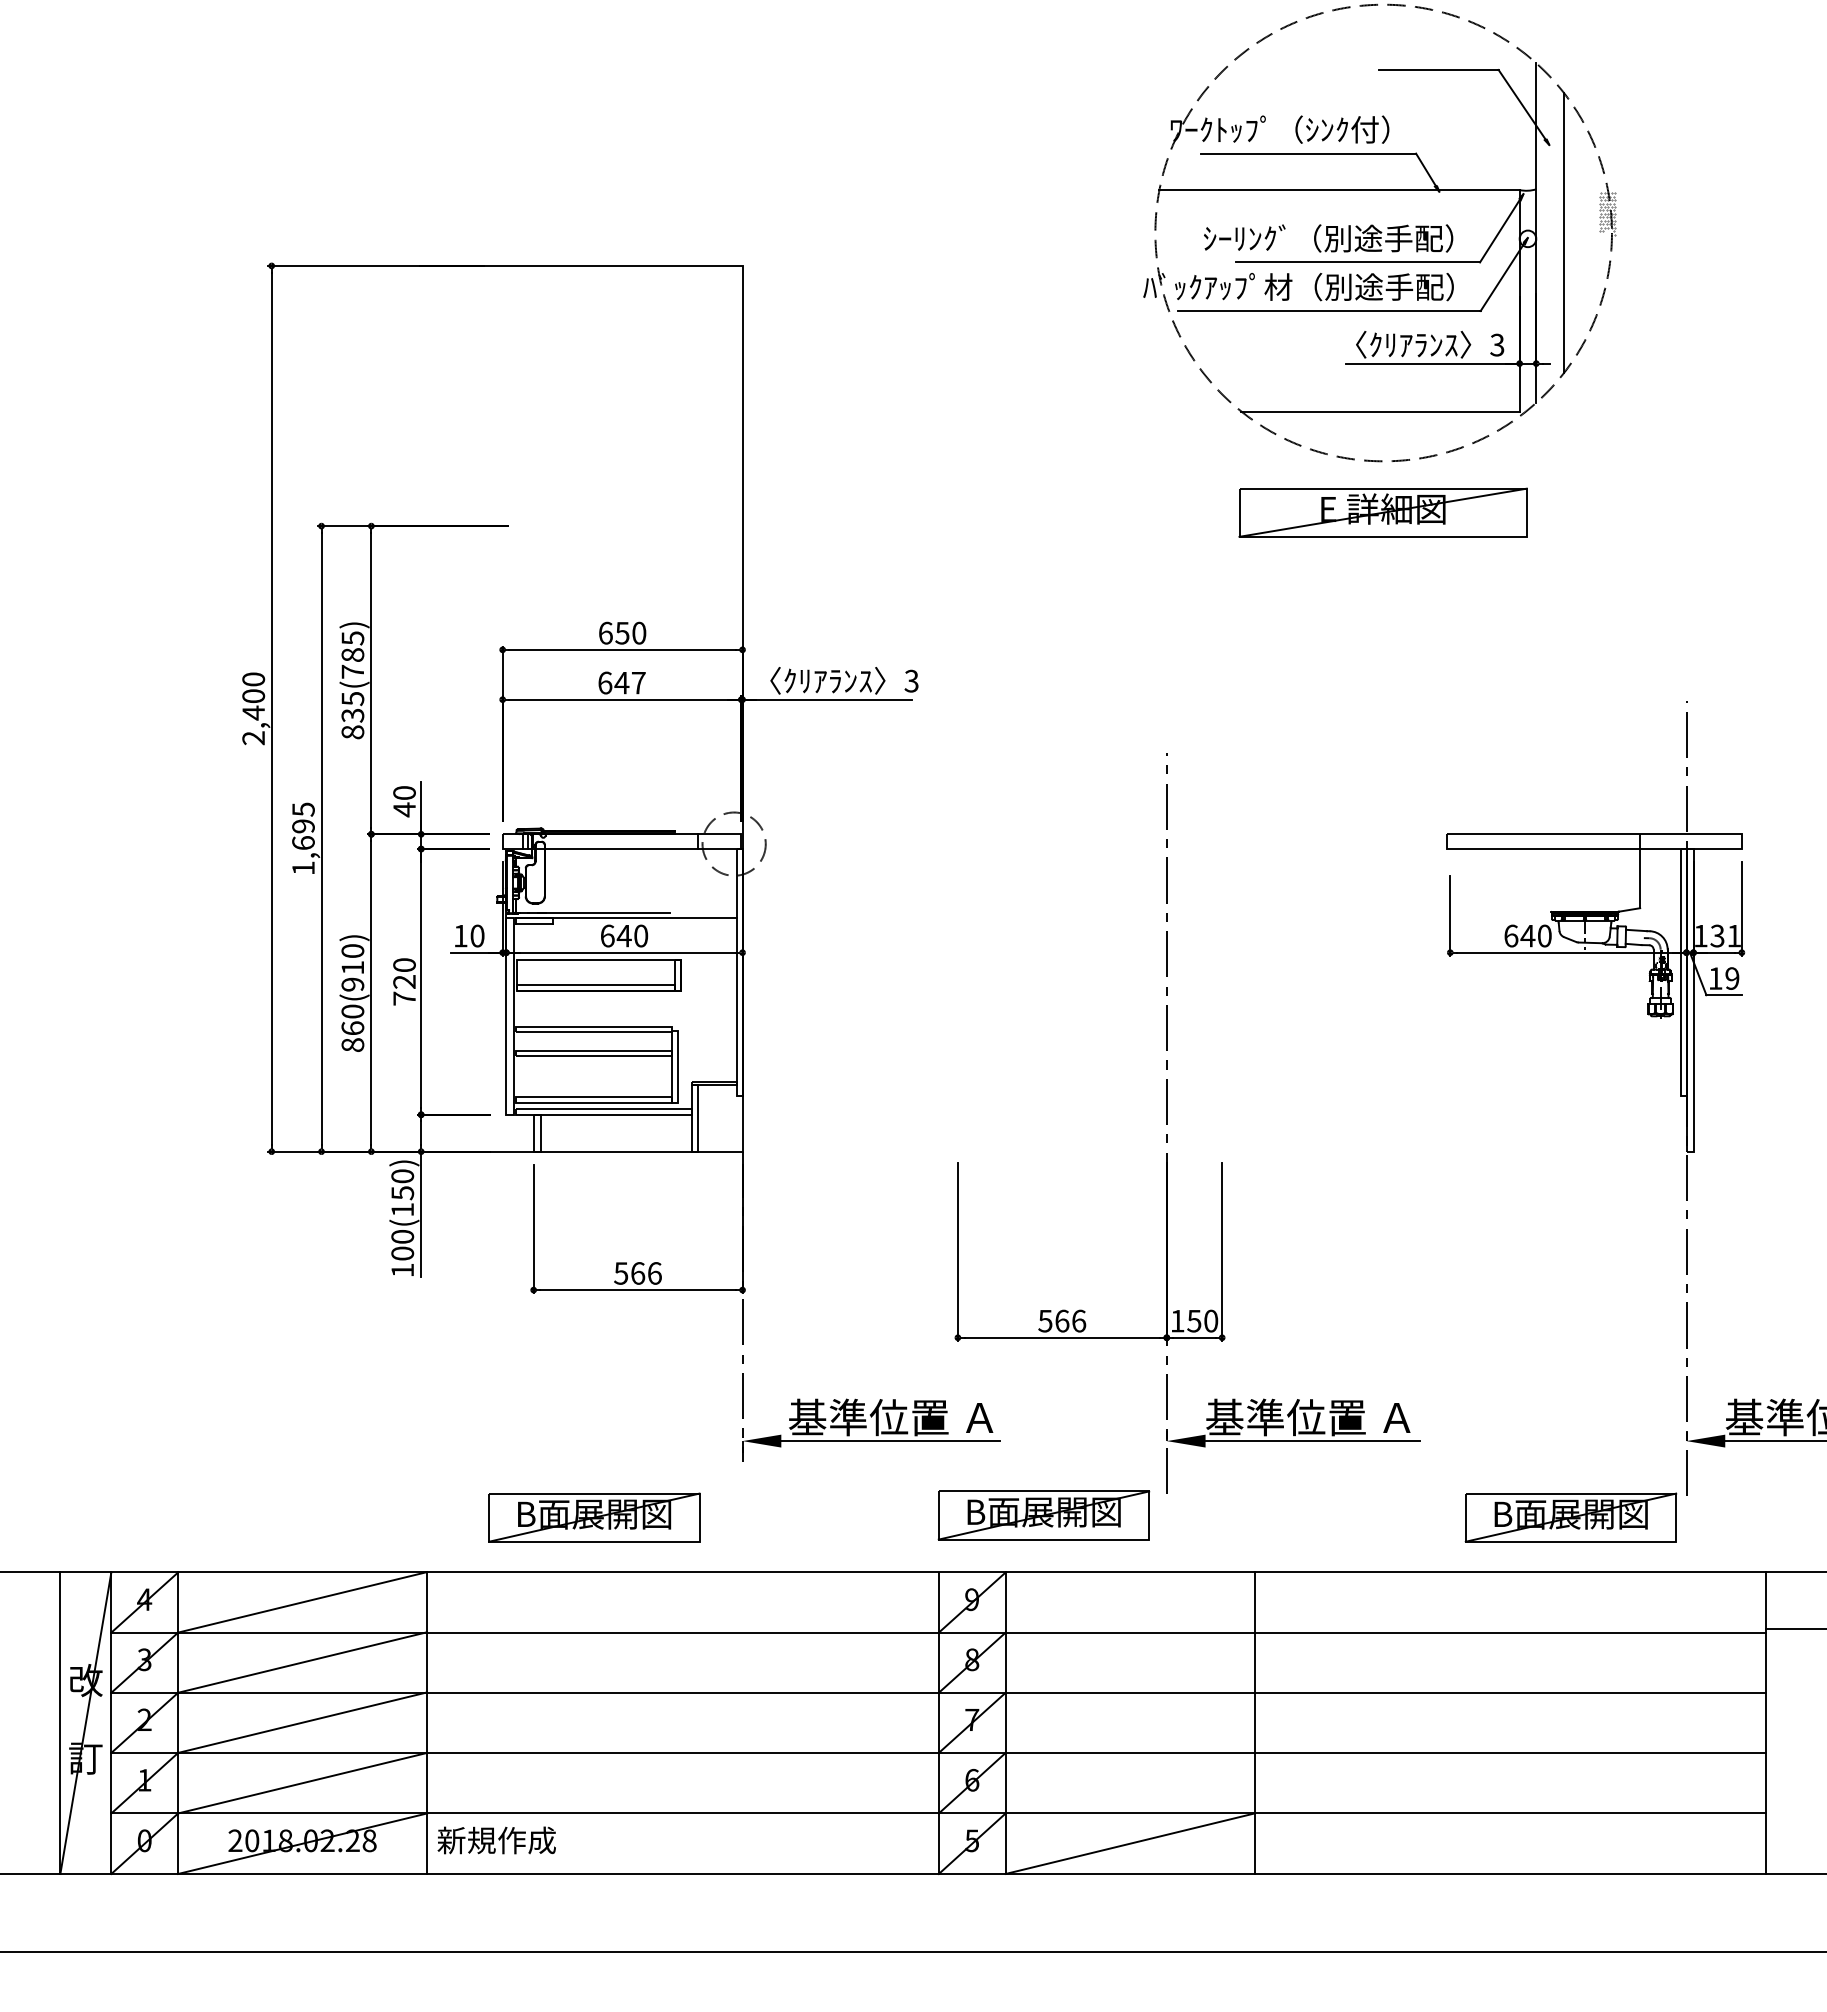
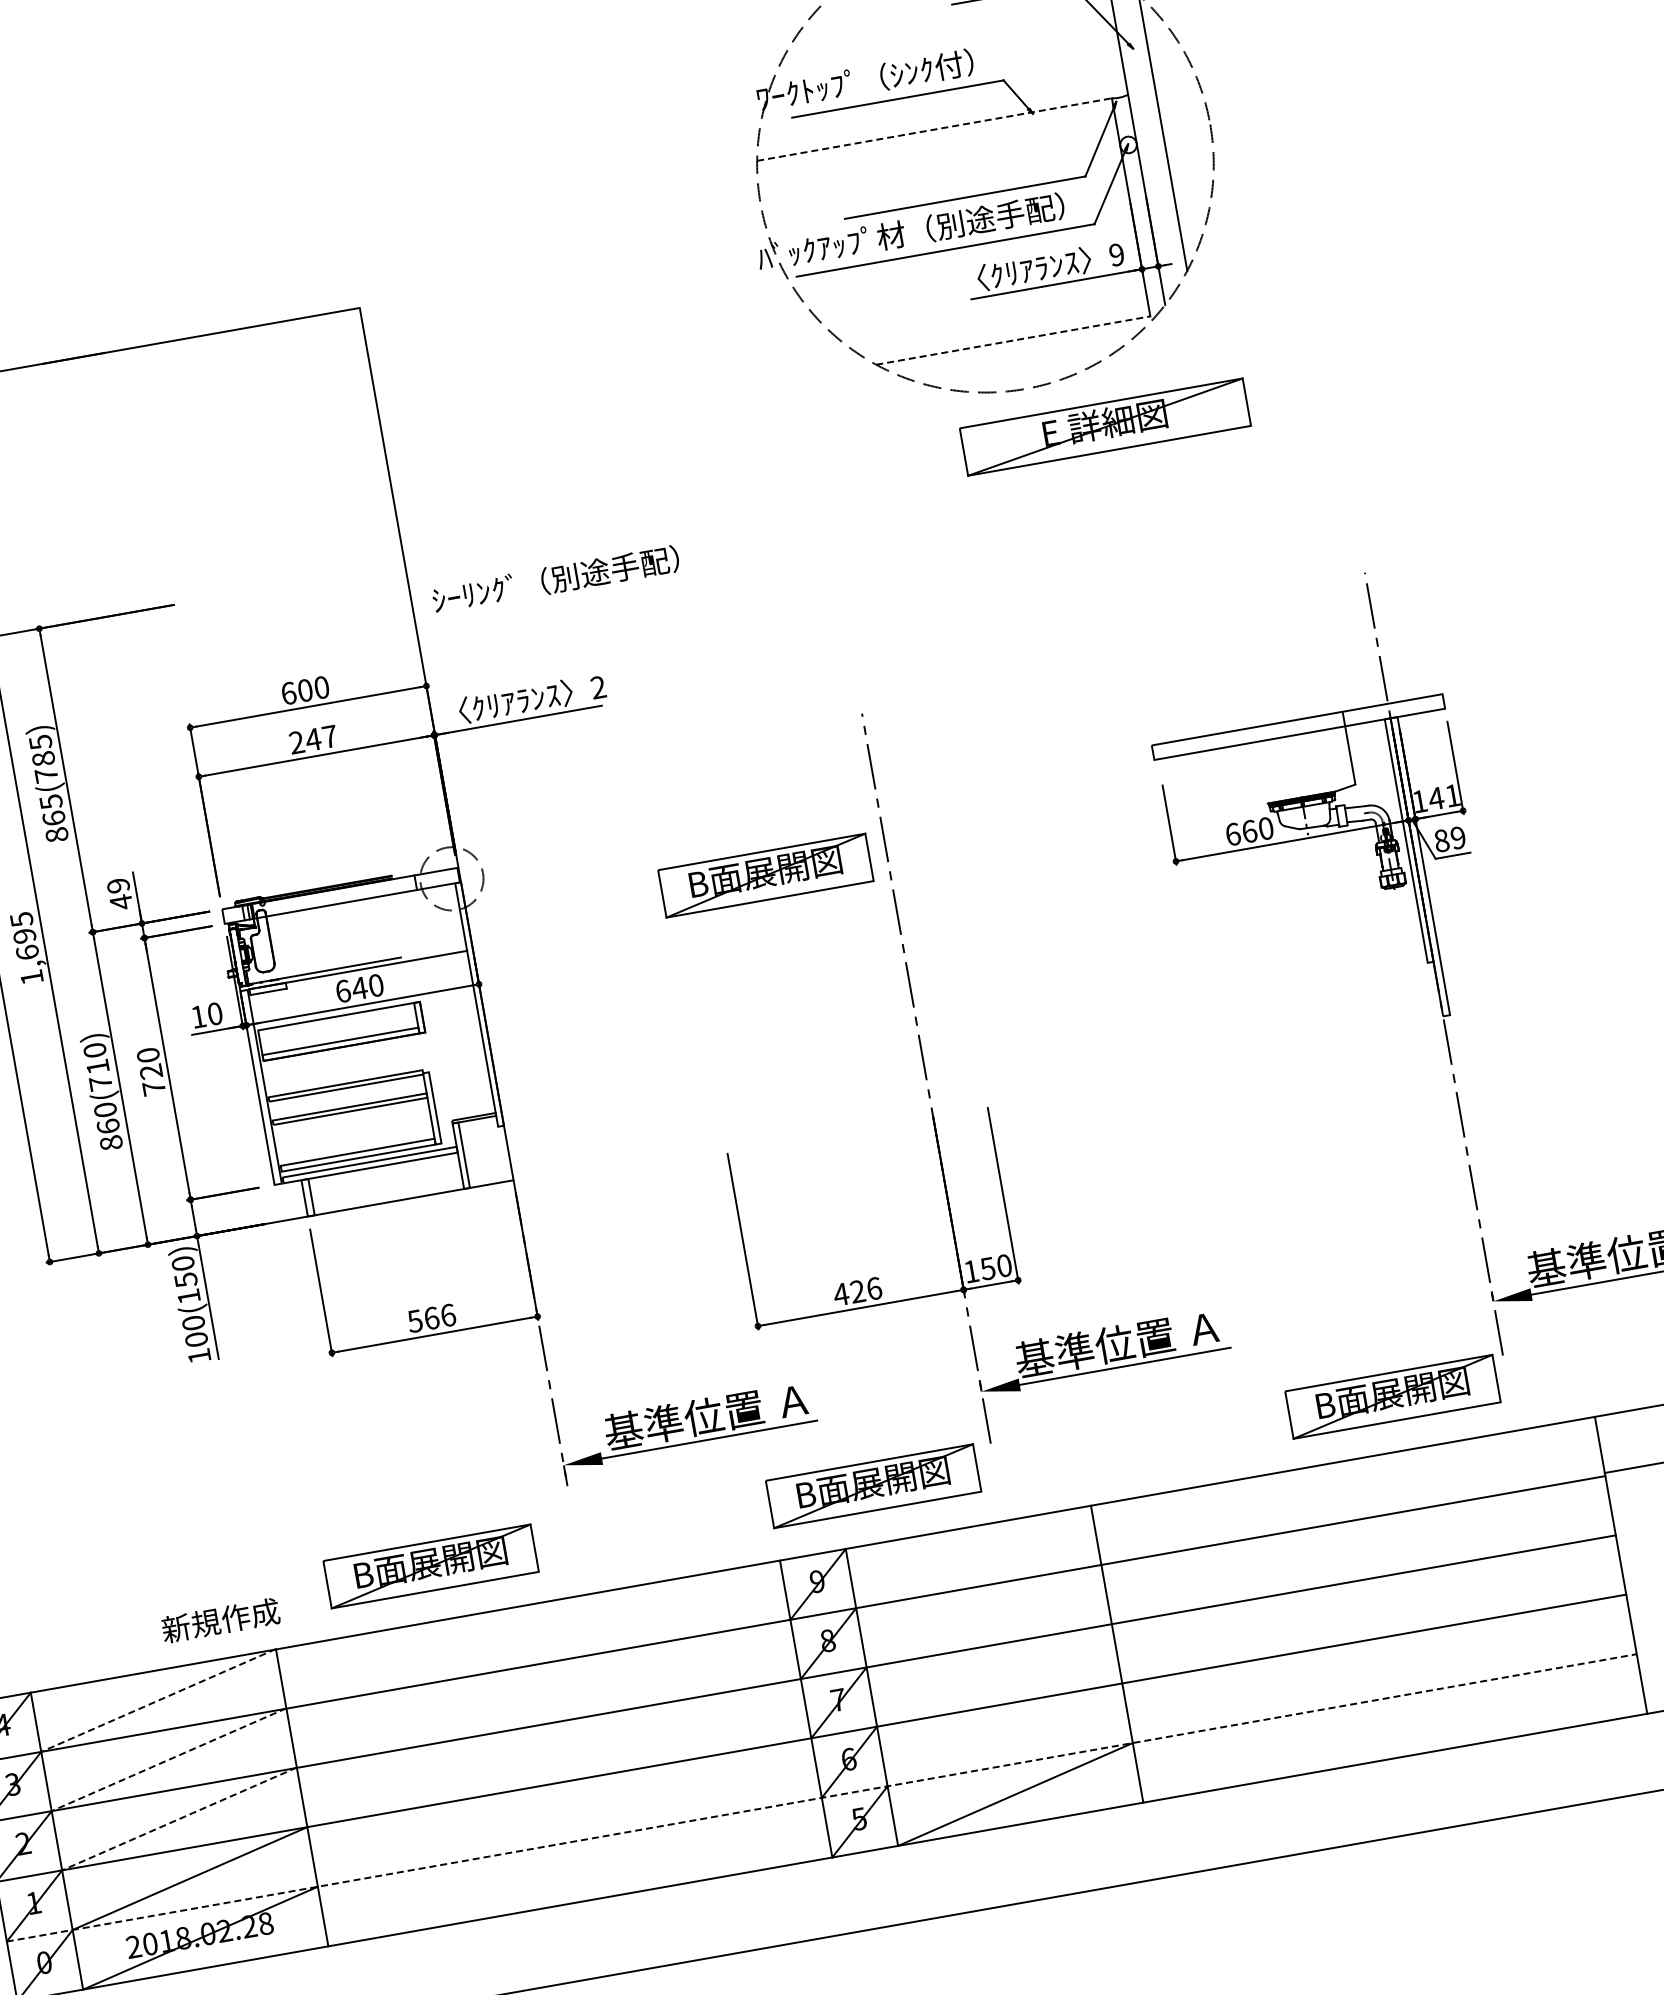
line: (1340, 190) -> (935, 129), solid -> dashed
hatch: (1607, 213) -> (1202, 106), removed
text: (1328, 238) -> (555, 579), moved
text: (1497, 345) -> (1117, 255), 3 -> 9
line: (1381, 411) -> (1014, 340), solid -> dashed
part: (1382, 512) -> (1104, 426), moved
text: (622, 632) -> (305, 689), 650 -> 600
text: (911, 681) -> (598, 687), 3 -> 2
text: (605, 682) -> (297, 742), 647 -> 247
text: (352, 715) -> (53, 818), 835(785) -> 865(785)
text: (404, 792) -> (118, 885), 40 -> 49
part: (1043, 895) -> (765, 875), added
text: (1527, 935) -> (1249, 831), 640 -> 660
text: (1717, 935) -> (1436, 798), 131 -> 141
text: (1715, 978) -> (1441, 840), 19 -> 89
text: (352, 984) -> (100, 1083), 860(910) -> 860(710)
text: (1053, 1320) -> (849, 1292), 566 -> 426
line: (302, 1602) -> (158, 1700), solid -> dashed
line: (302, 1662) -> (168, 1759), solid -> dashed
line: (302, 1722) -> (179, 1818), solid -> dashed
line: (938, 1813) -> (821, 1798), solid -> dashed
text: (496, 1840) -> (220, 1620), moved

